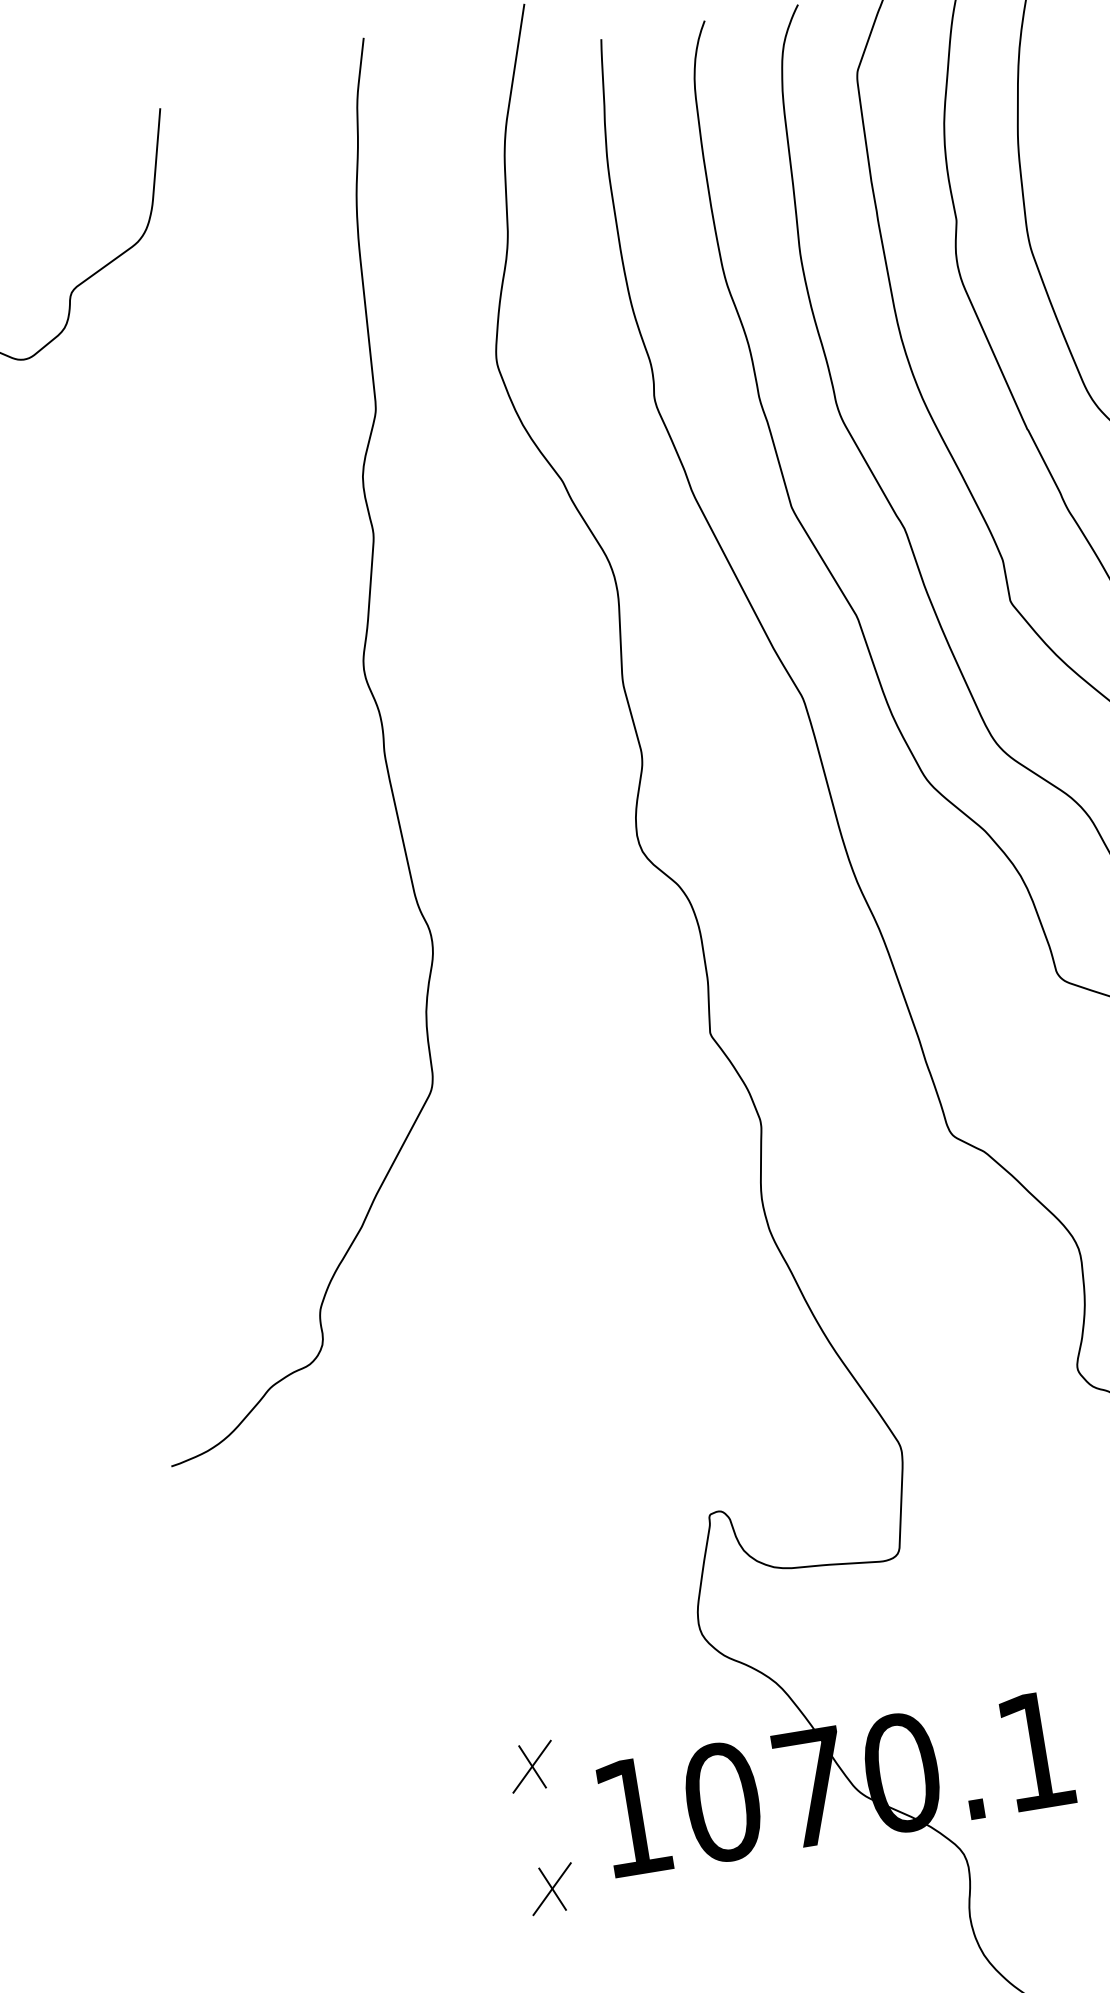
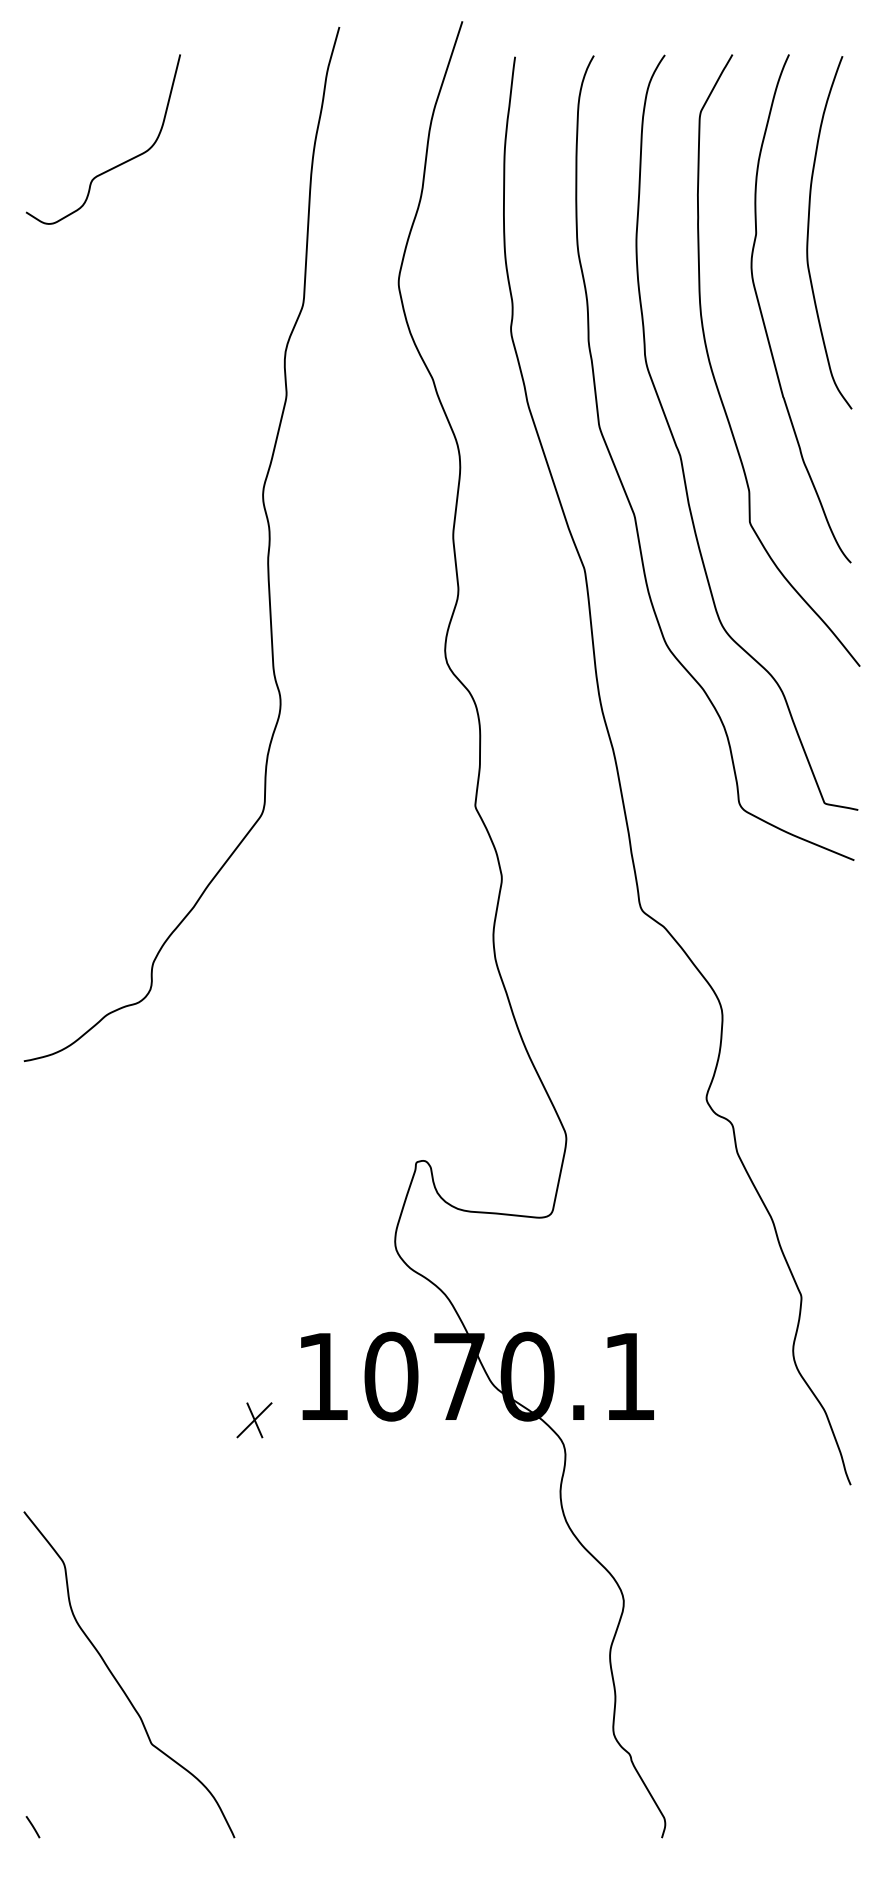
part: (532, 1767) -> (254, 1327), removed

